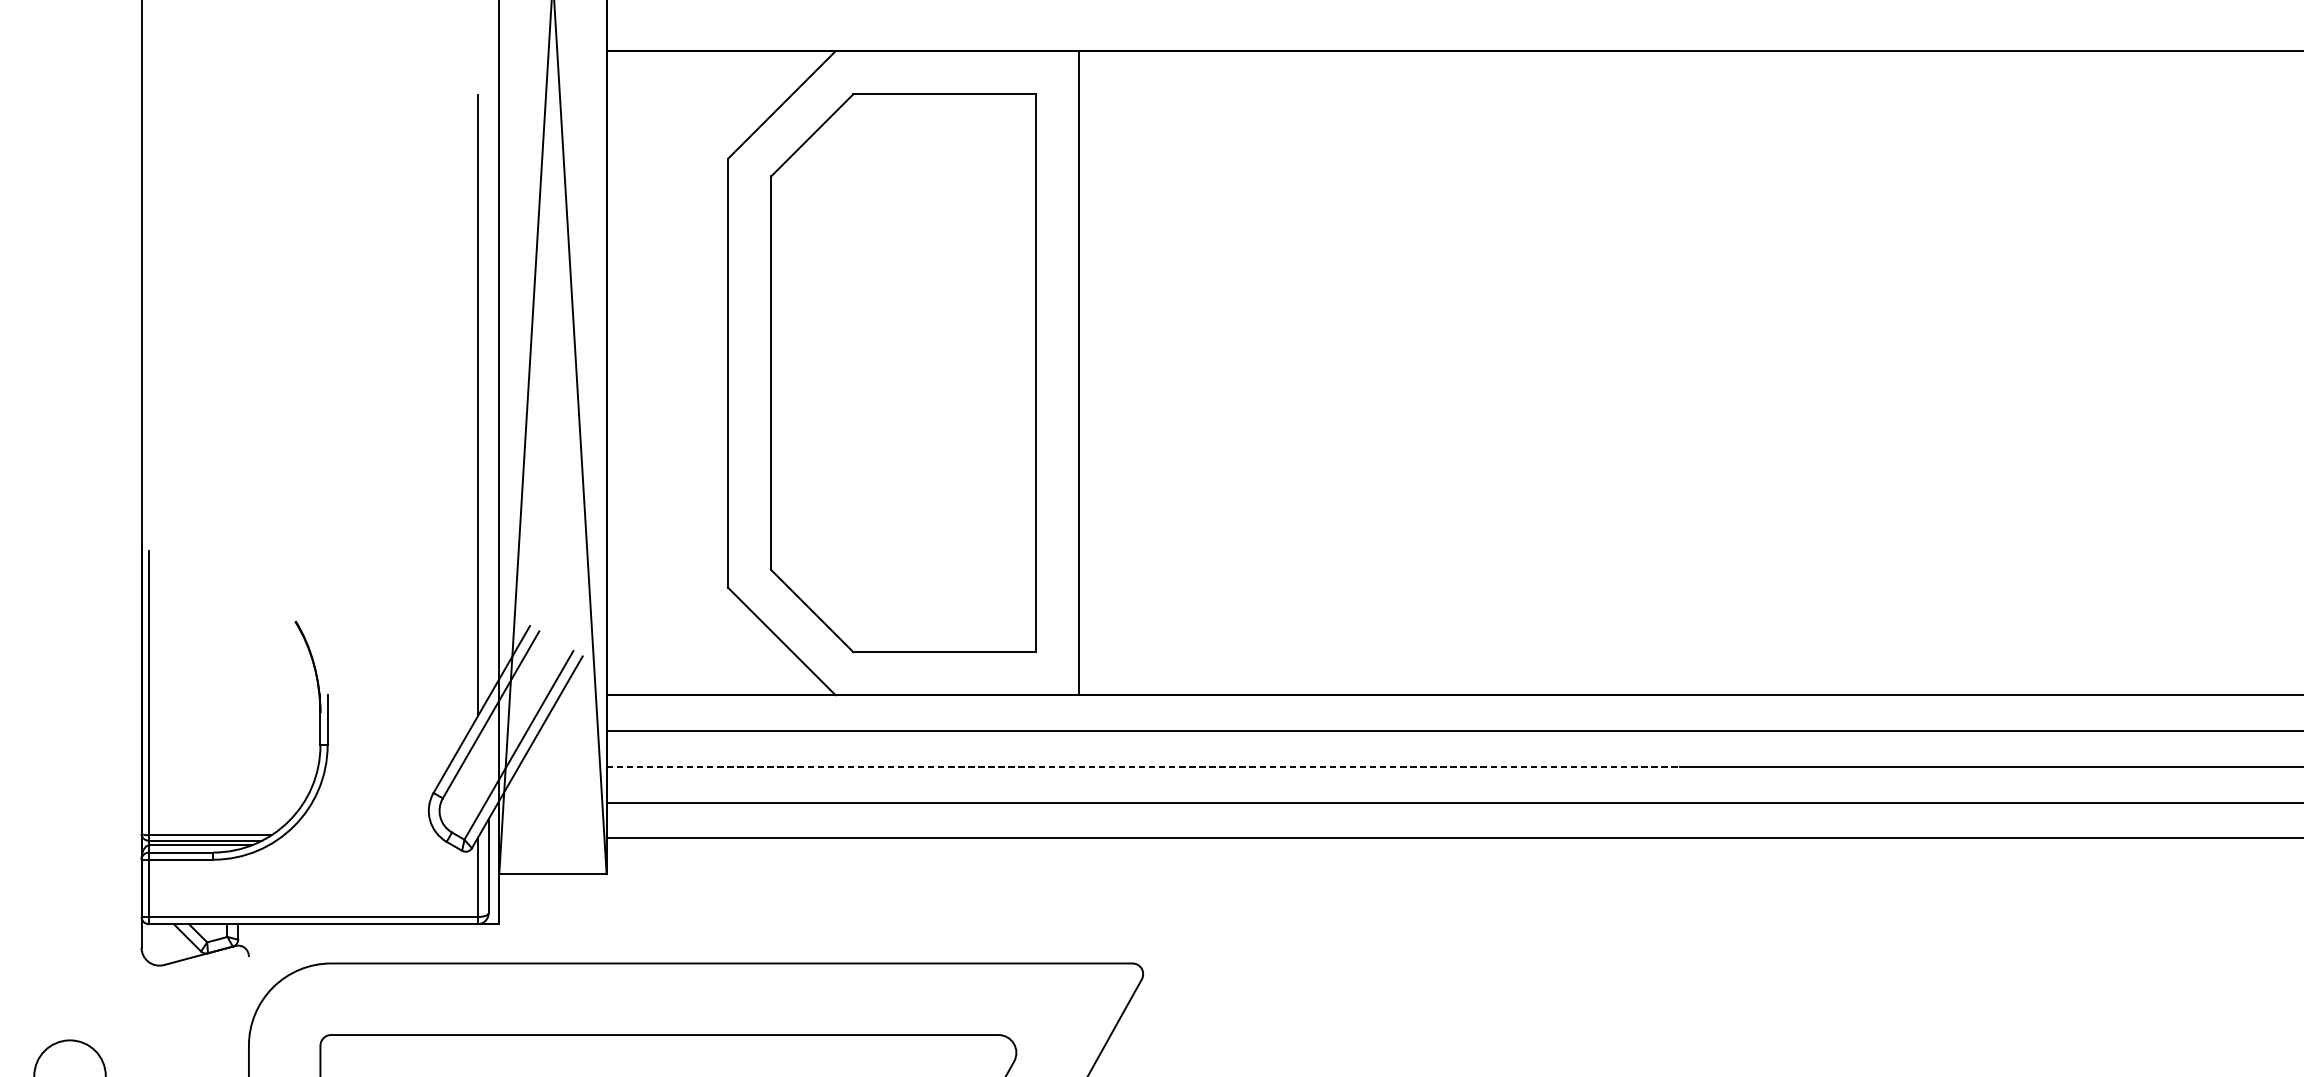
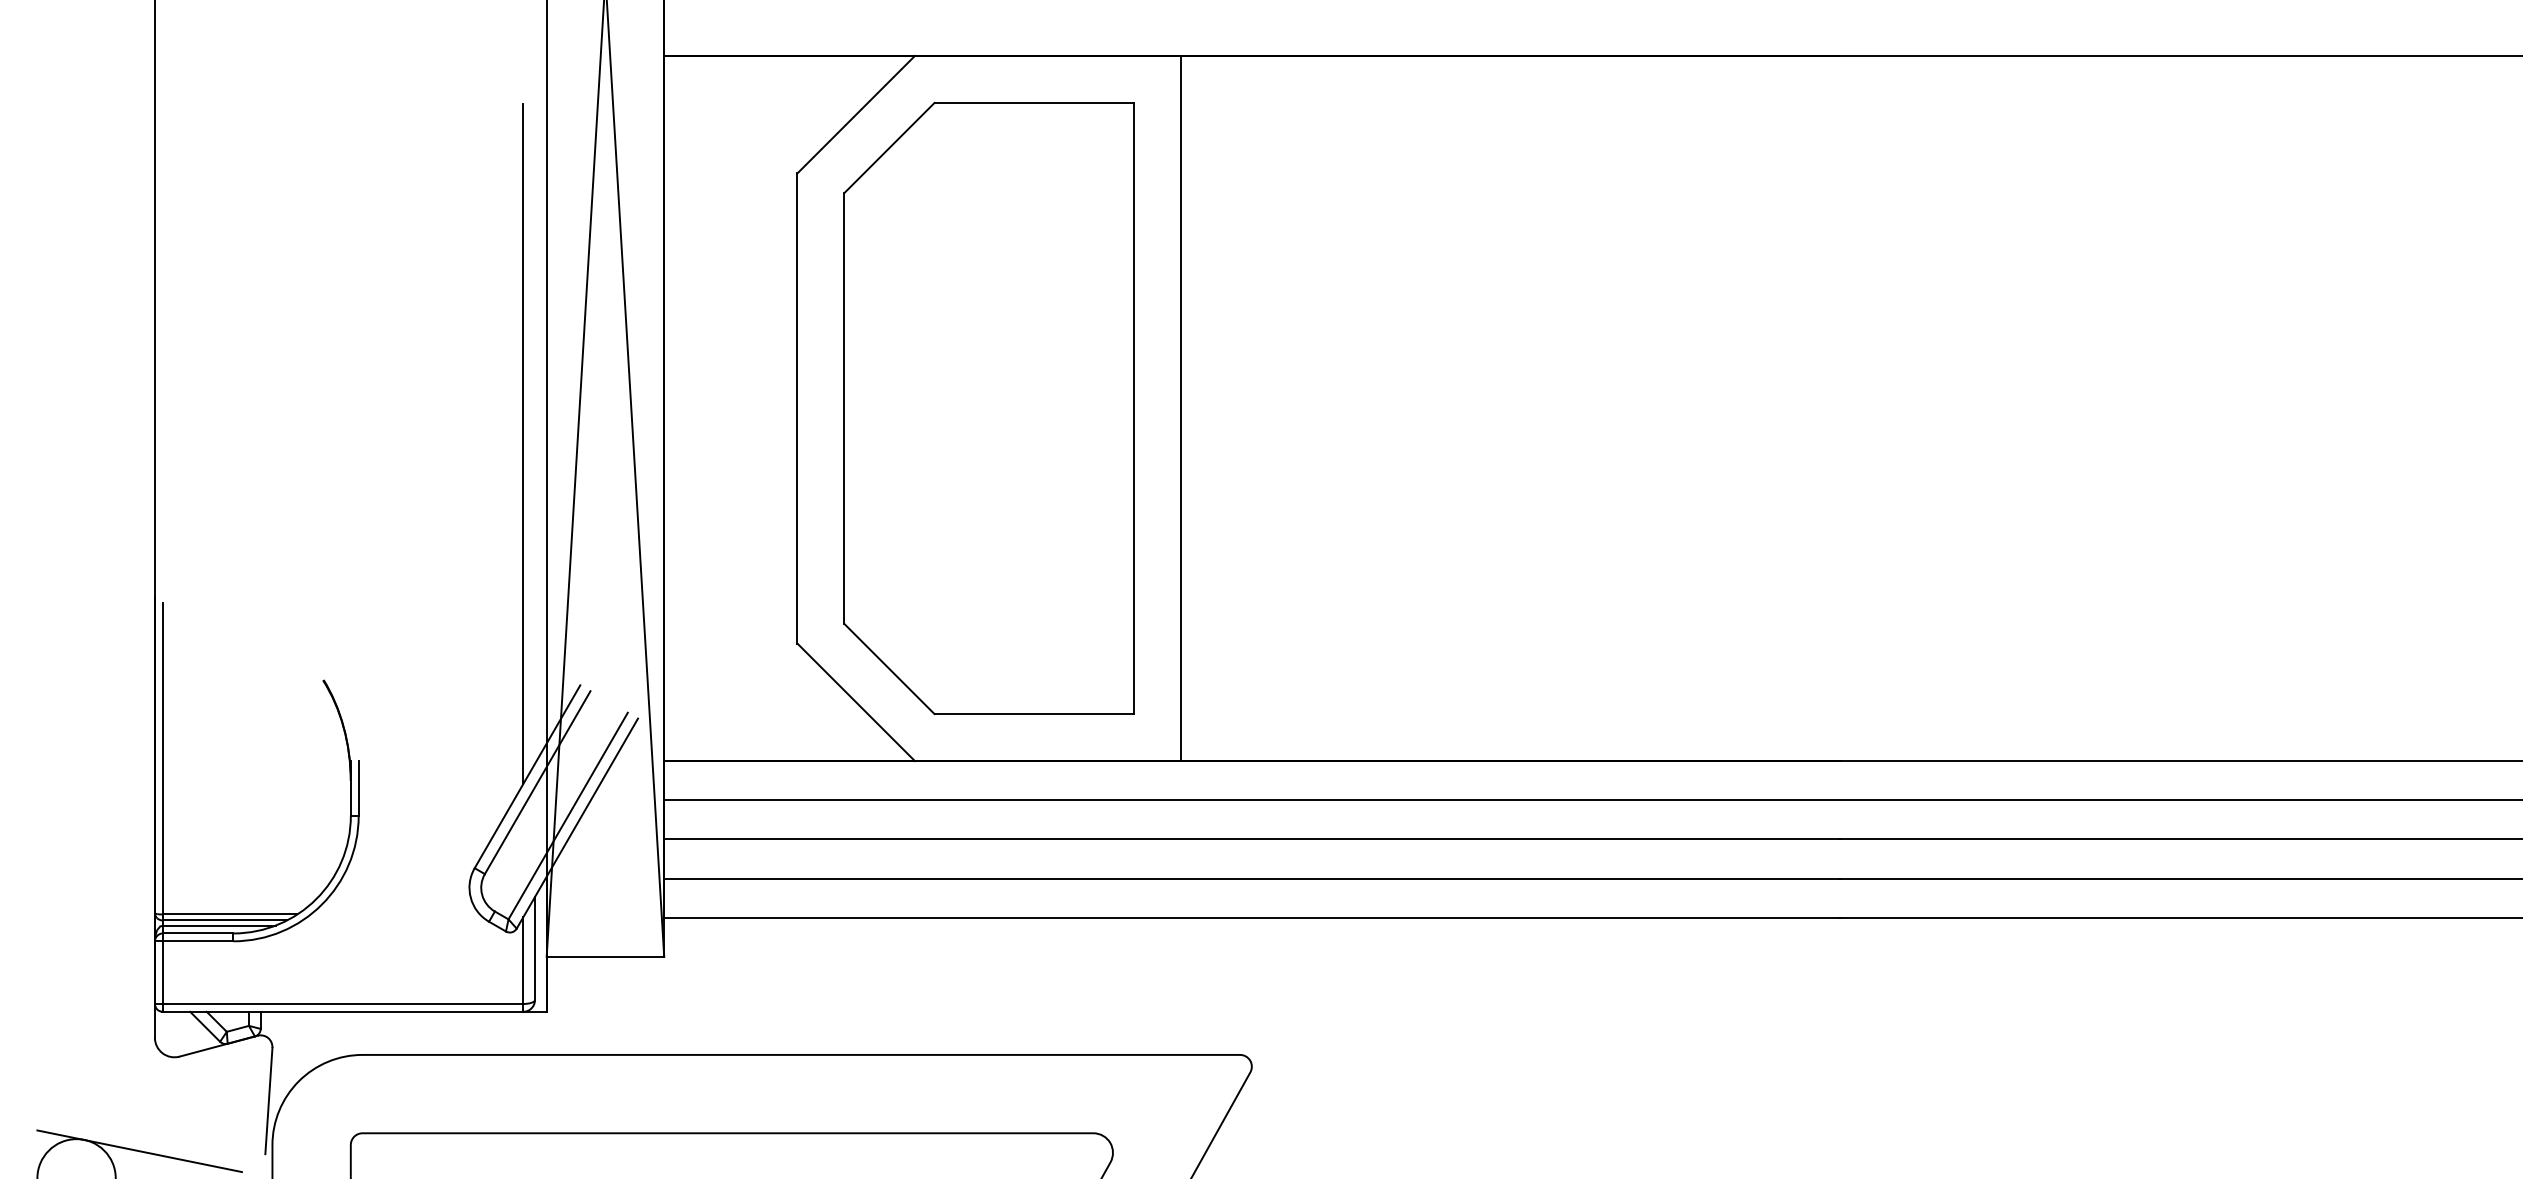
line: (1142, 766) -> (1251, 839), dashed -> solid
line: (245, 1005) -> (268, 1100), added
line: (127, 1051) -> (139, 1151), added

